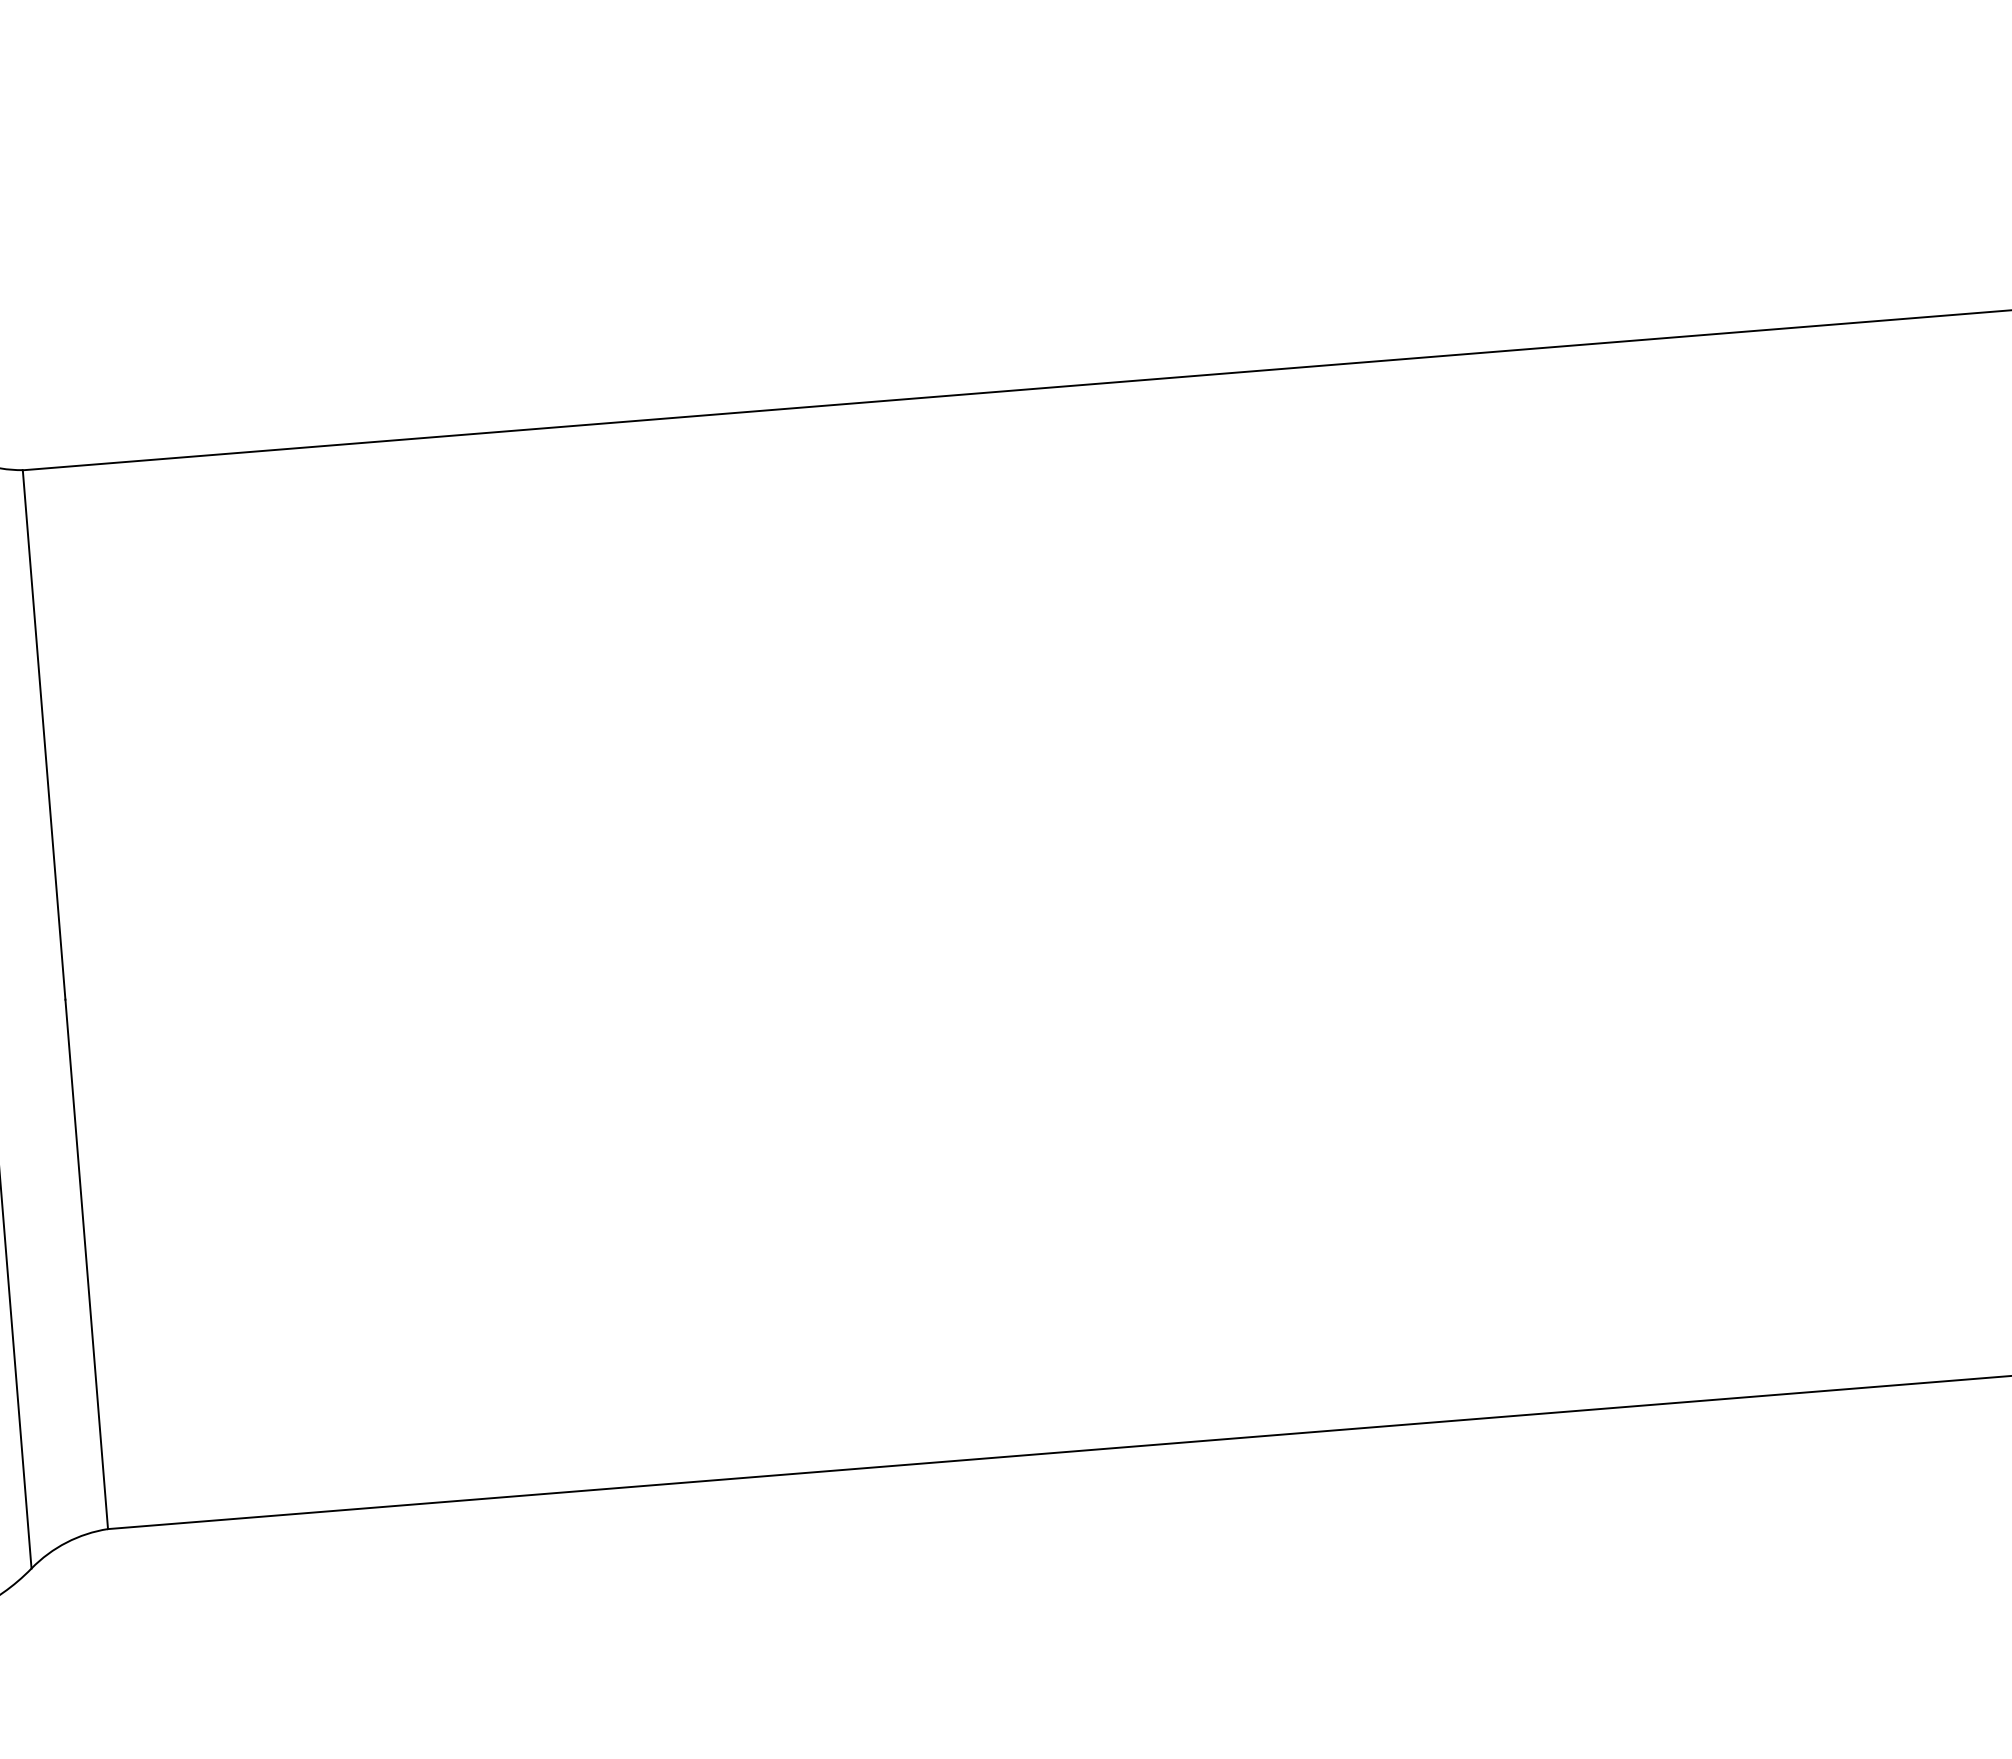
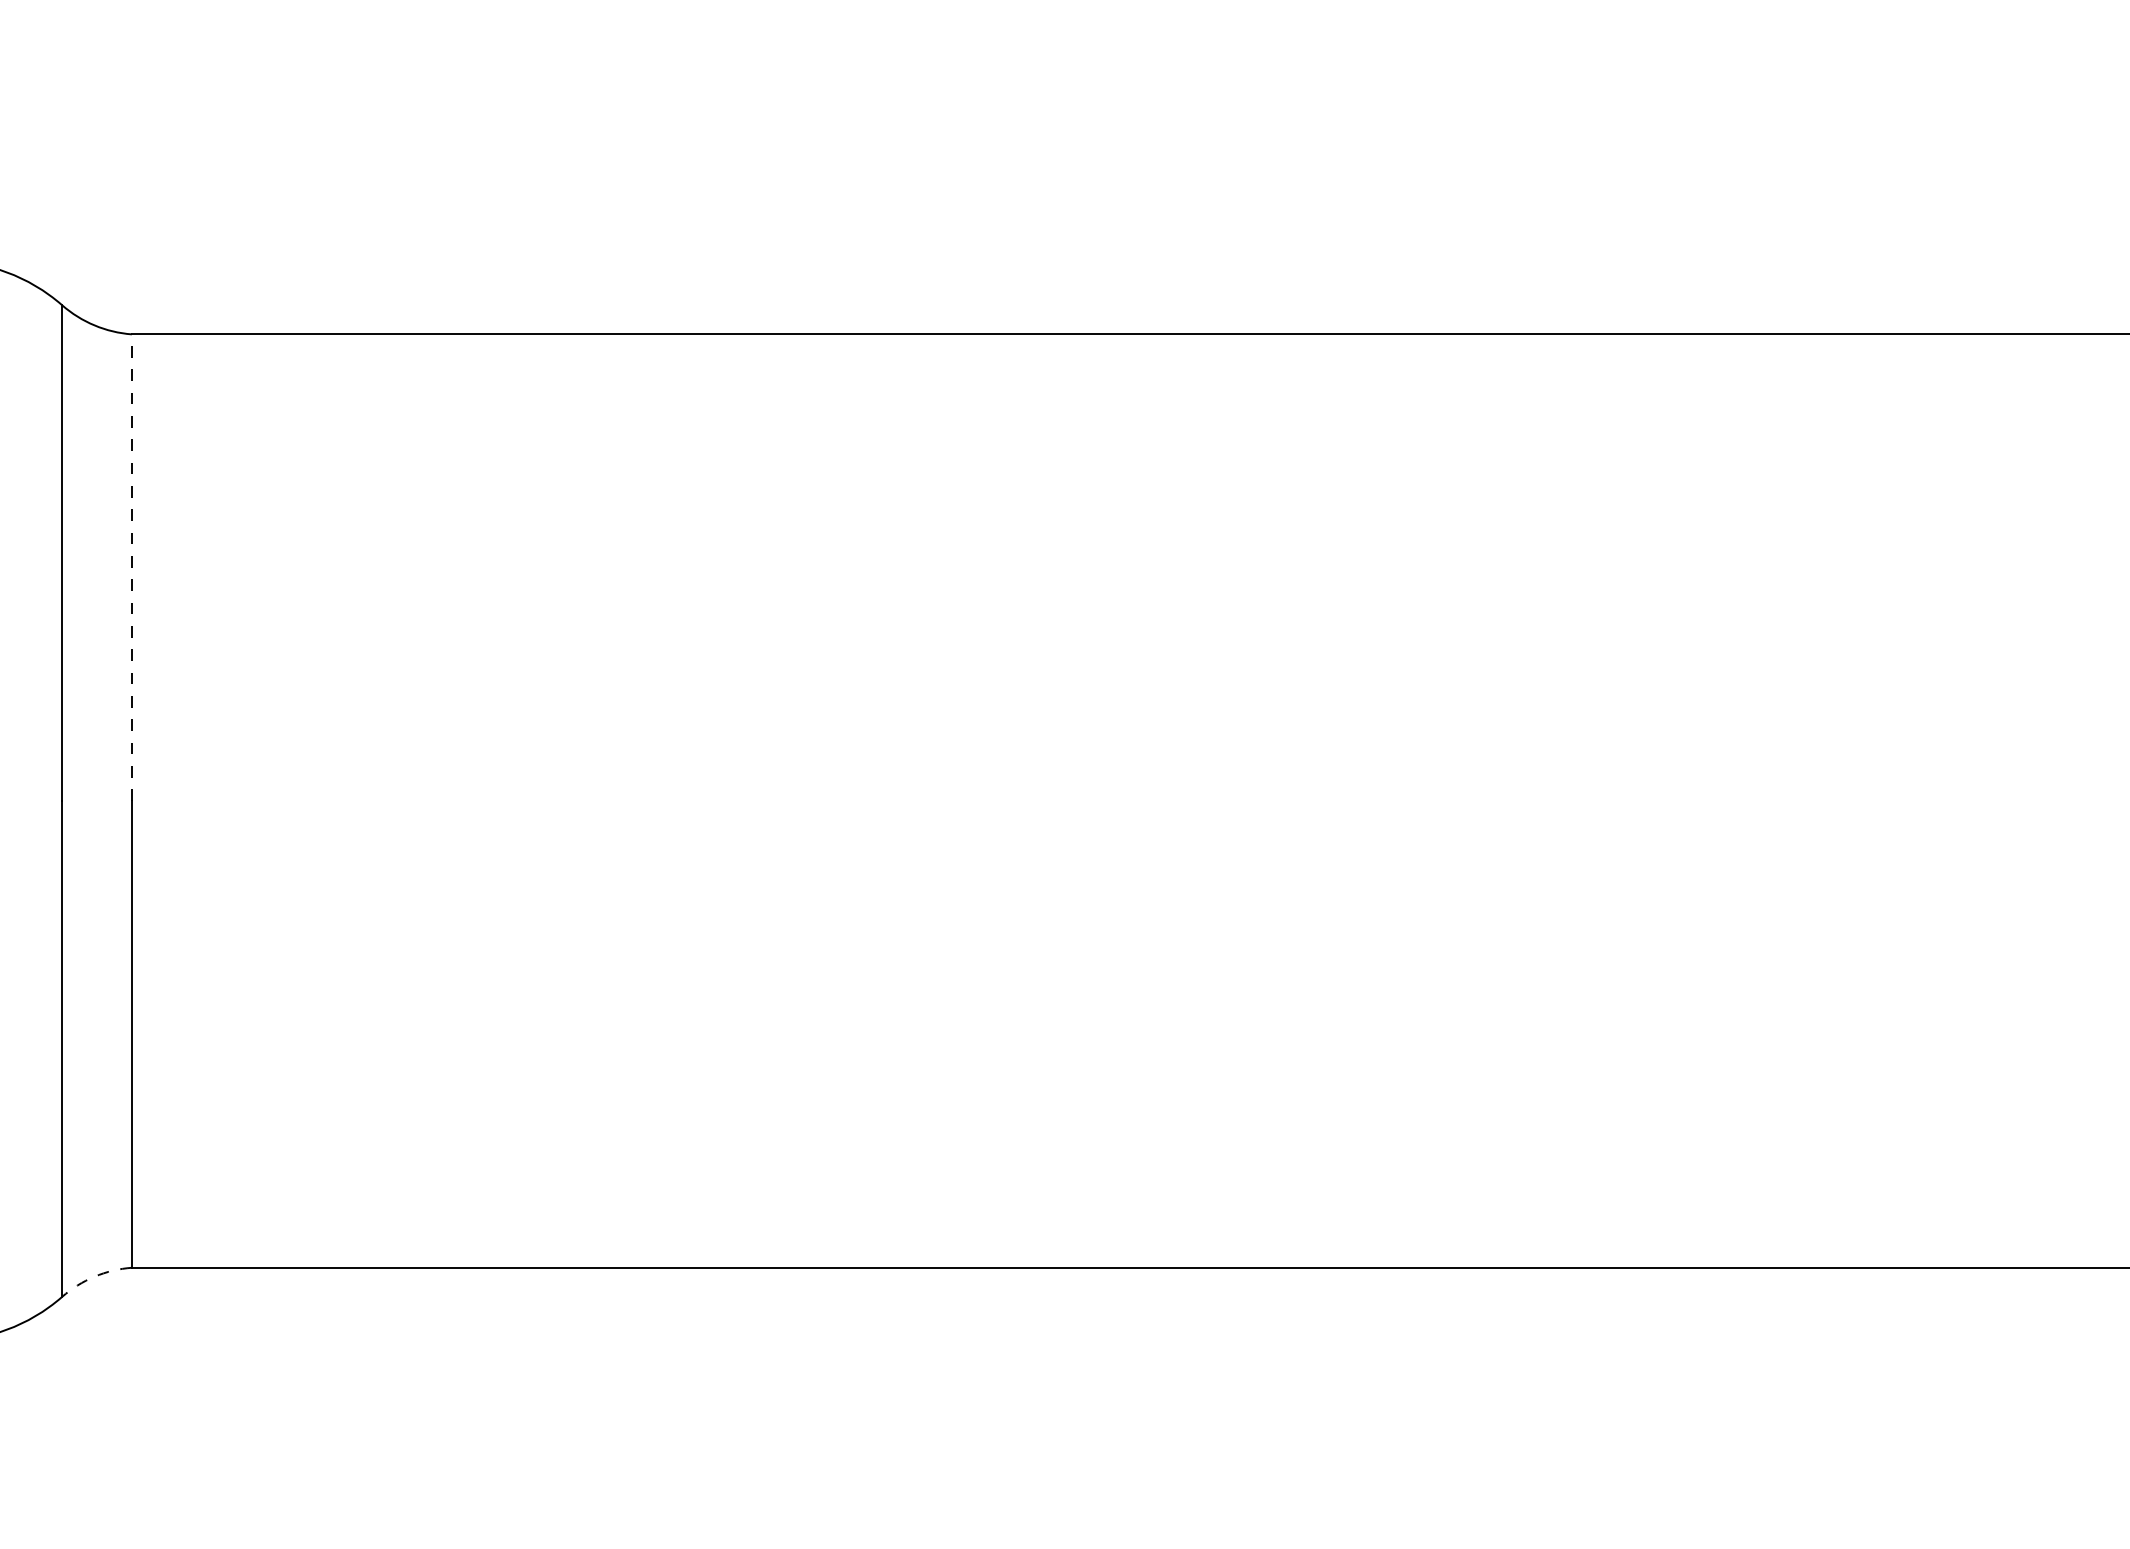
line: (43, 734) -> (131, 567), solid -> dashed
arc: (66, 1542) -> (94, 1276), solid -> dashed

